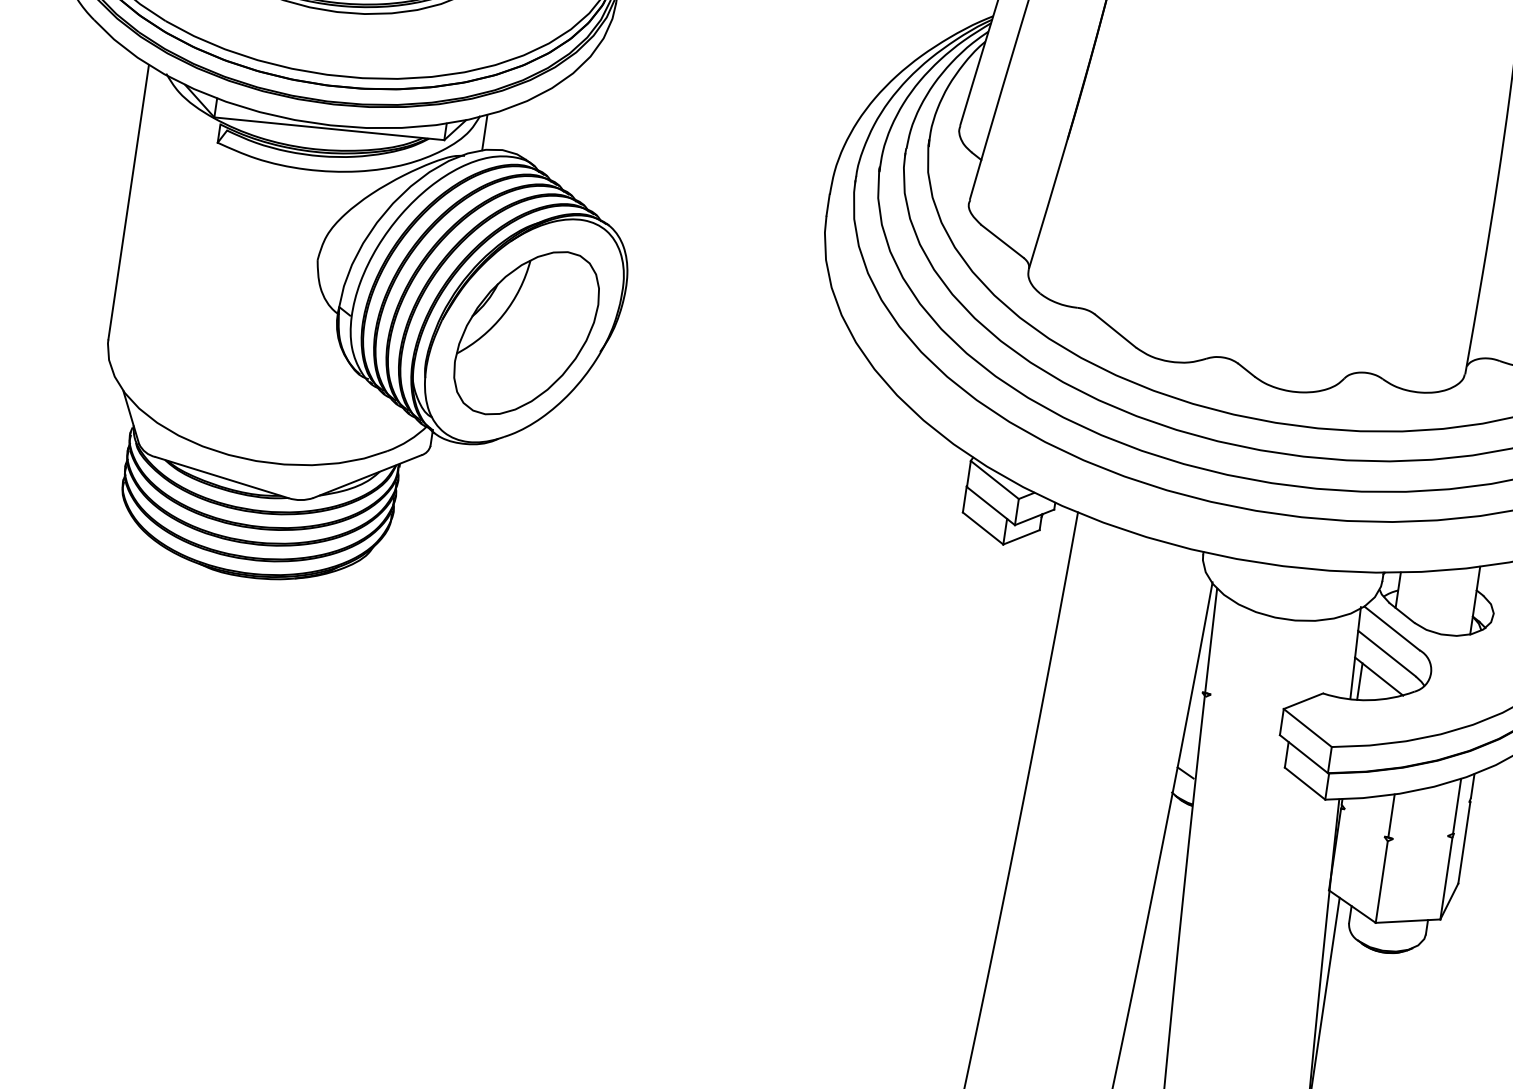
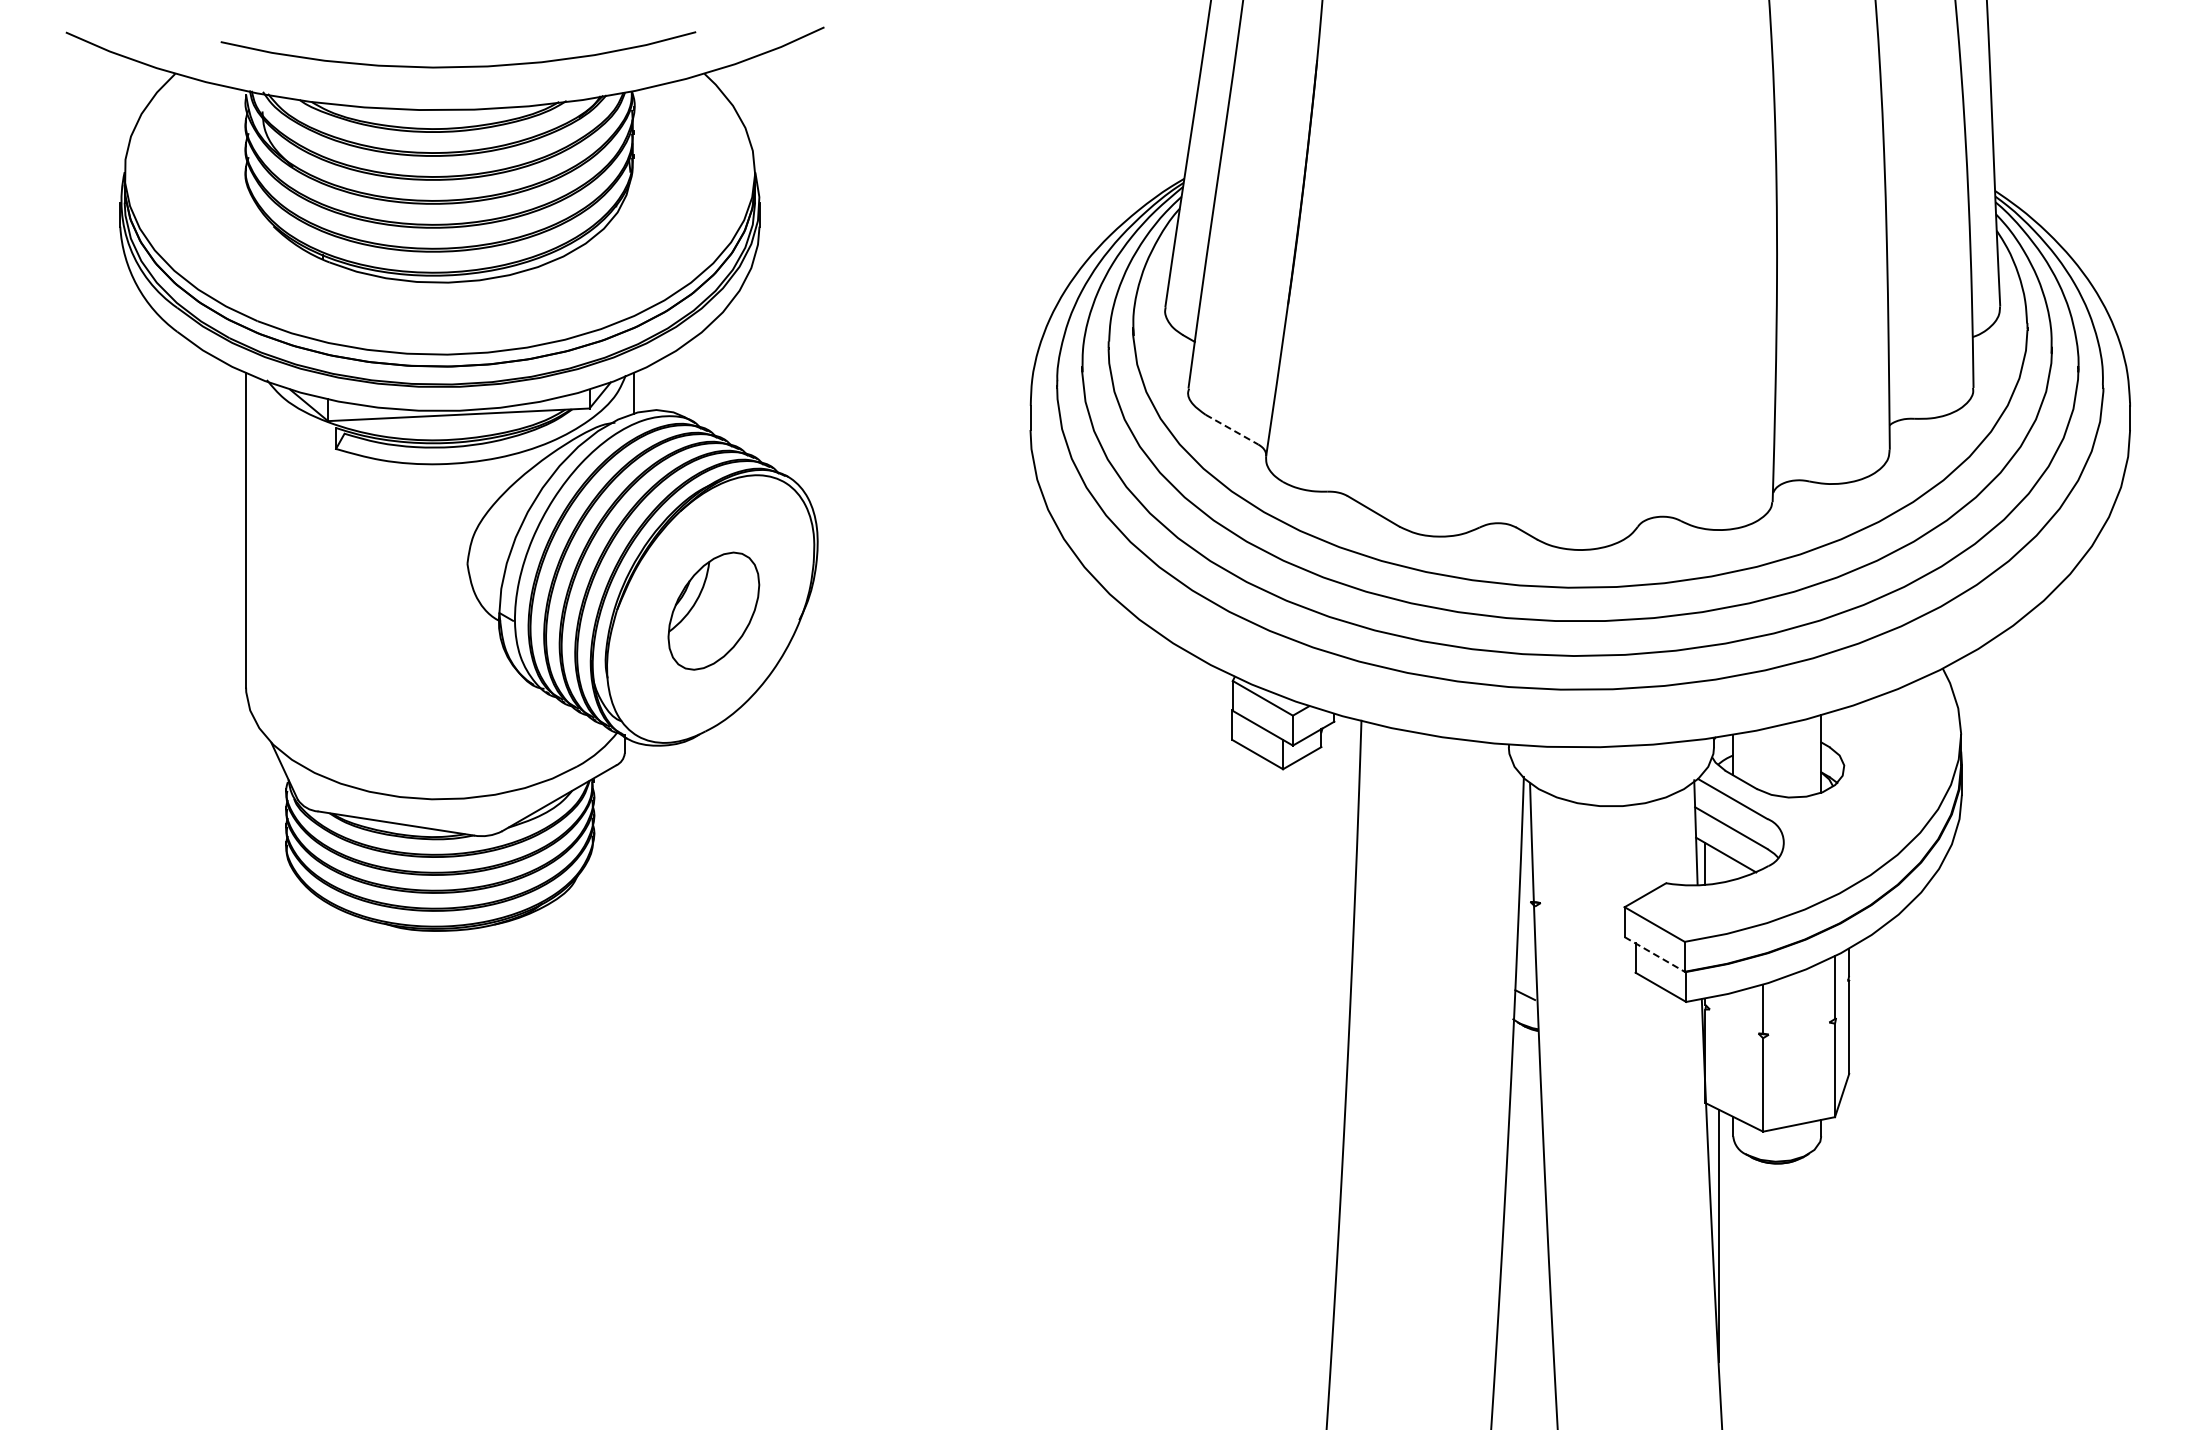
line: (1002, 241) -> (1232, 429), solid -> dashed
part: (526, 332) -> (713, 610), size x0.6
line: (1303, 754) -> (1654, 954), solid -> dashed

